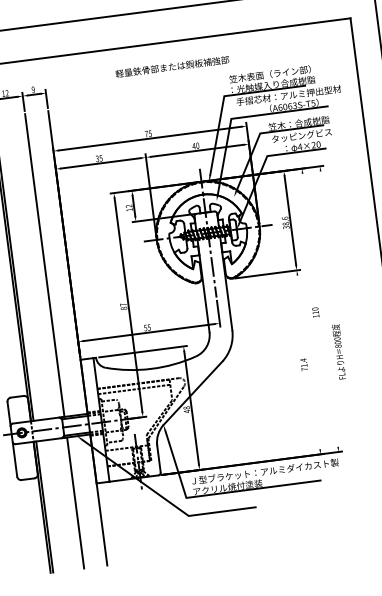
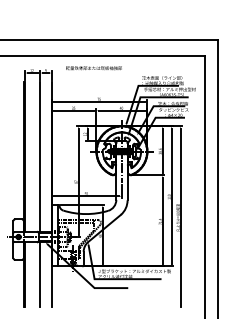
text: (171, 67) -> (93, 68), moved
line: (319, 308) -> (171, 195), added
line: (343, 350) -> (180, 217), added
line: (308, 361) -> (162, 220), added

